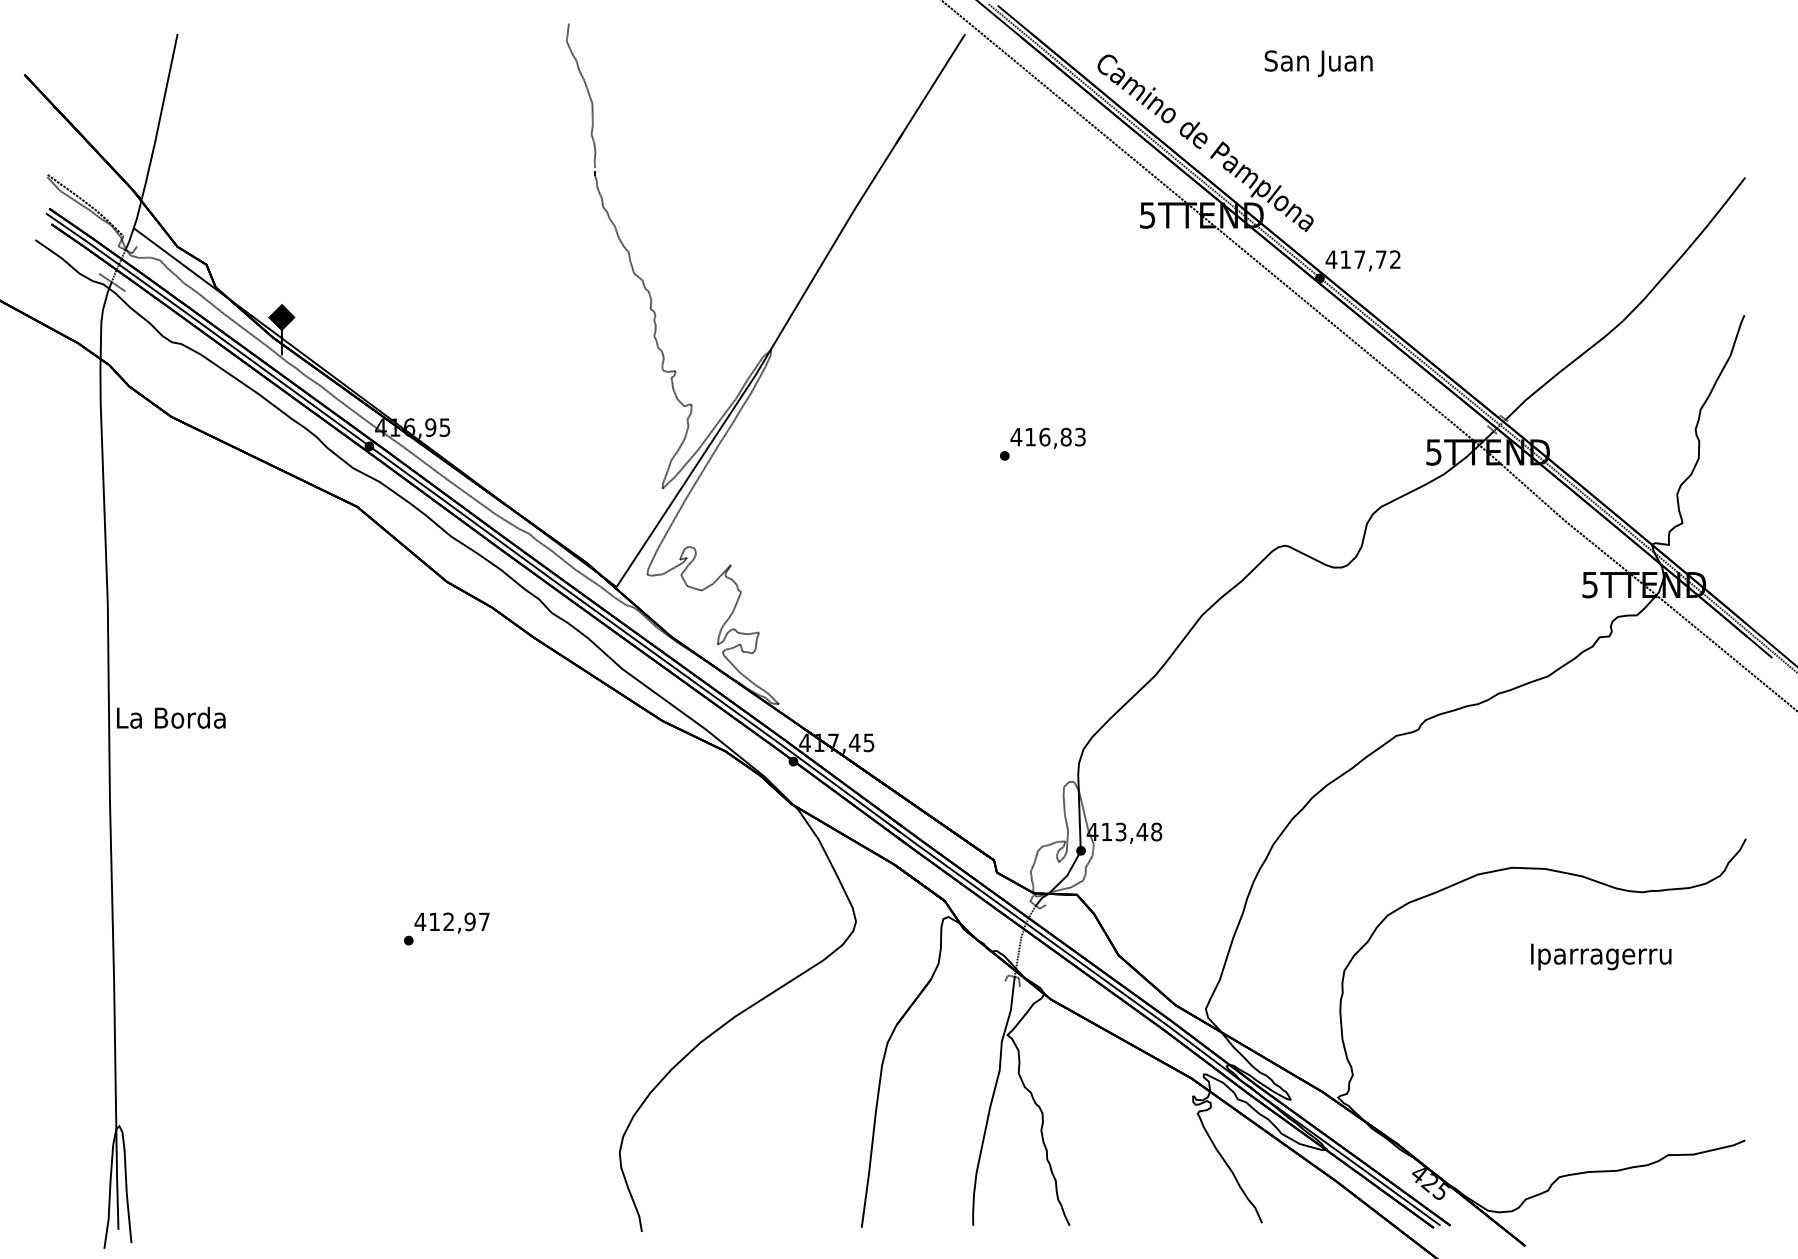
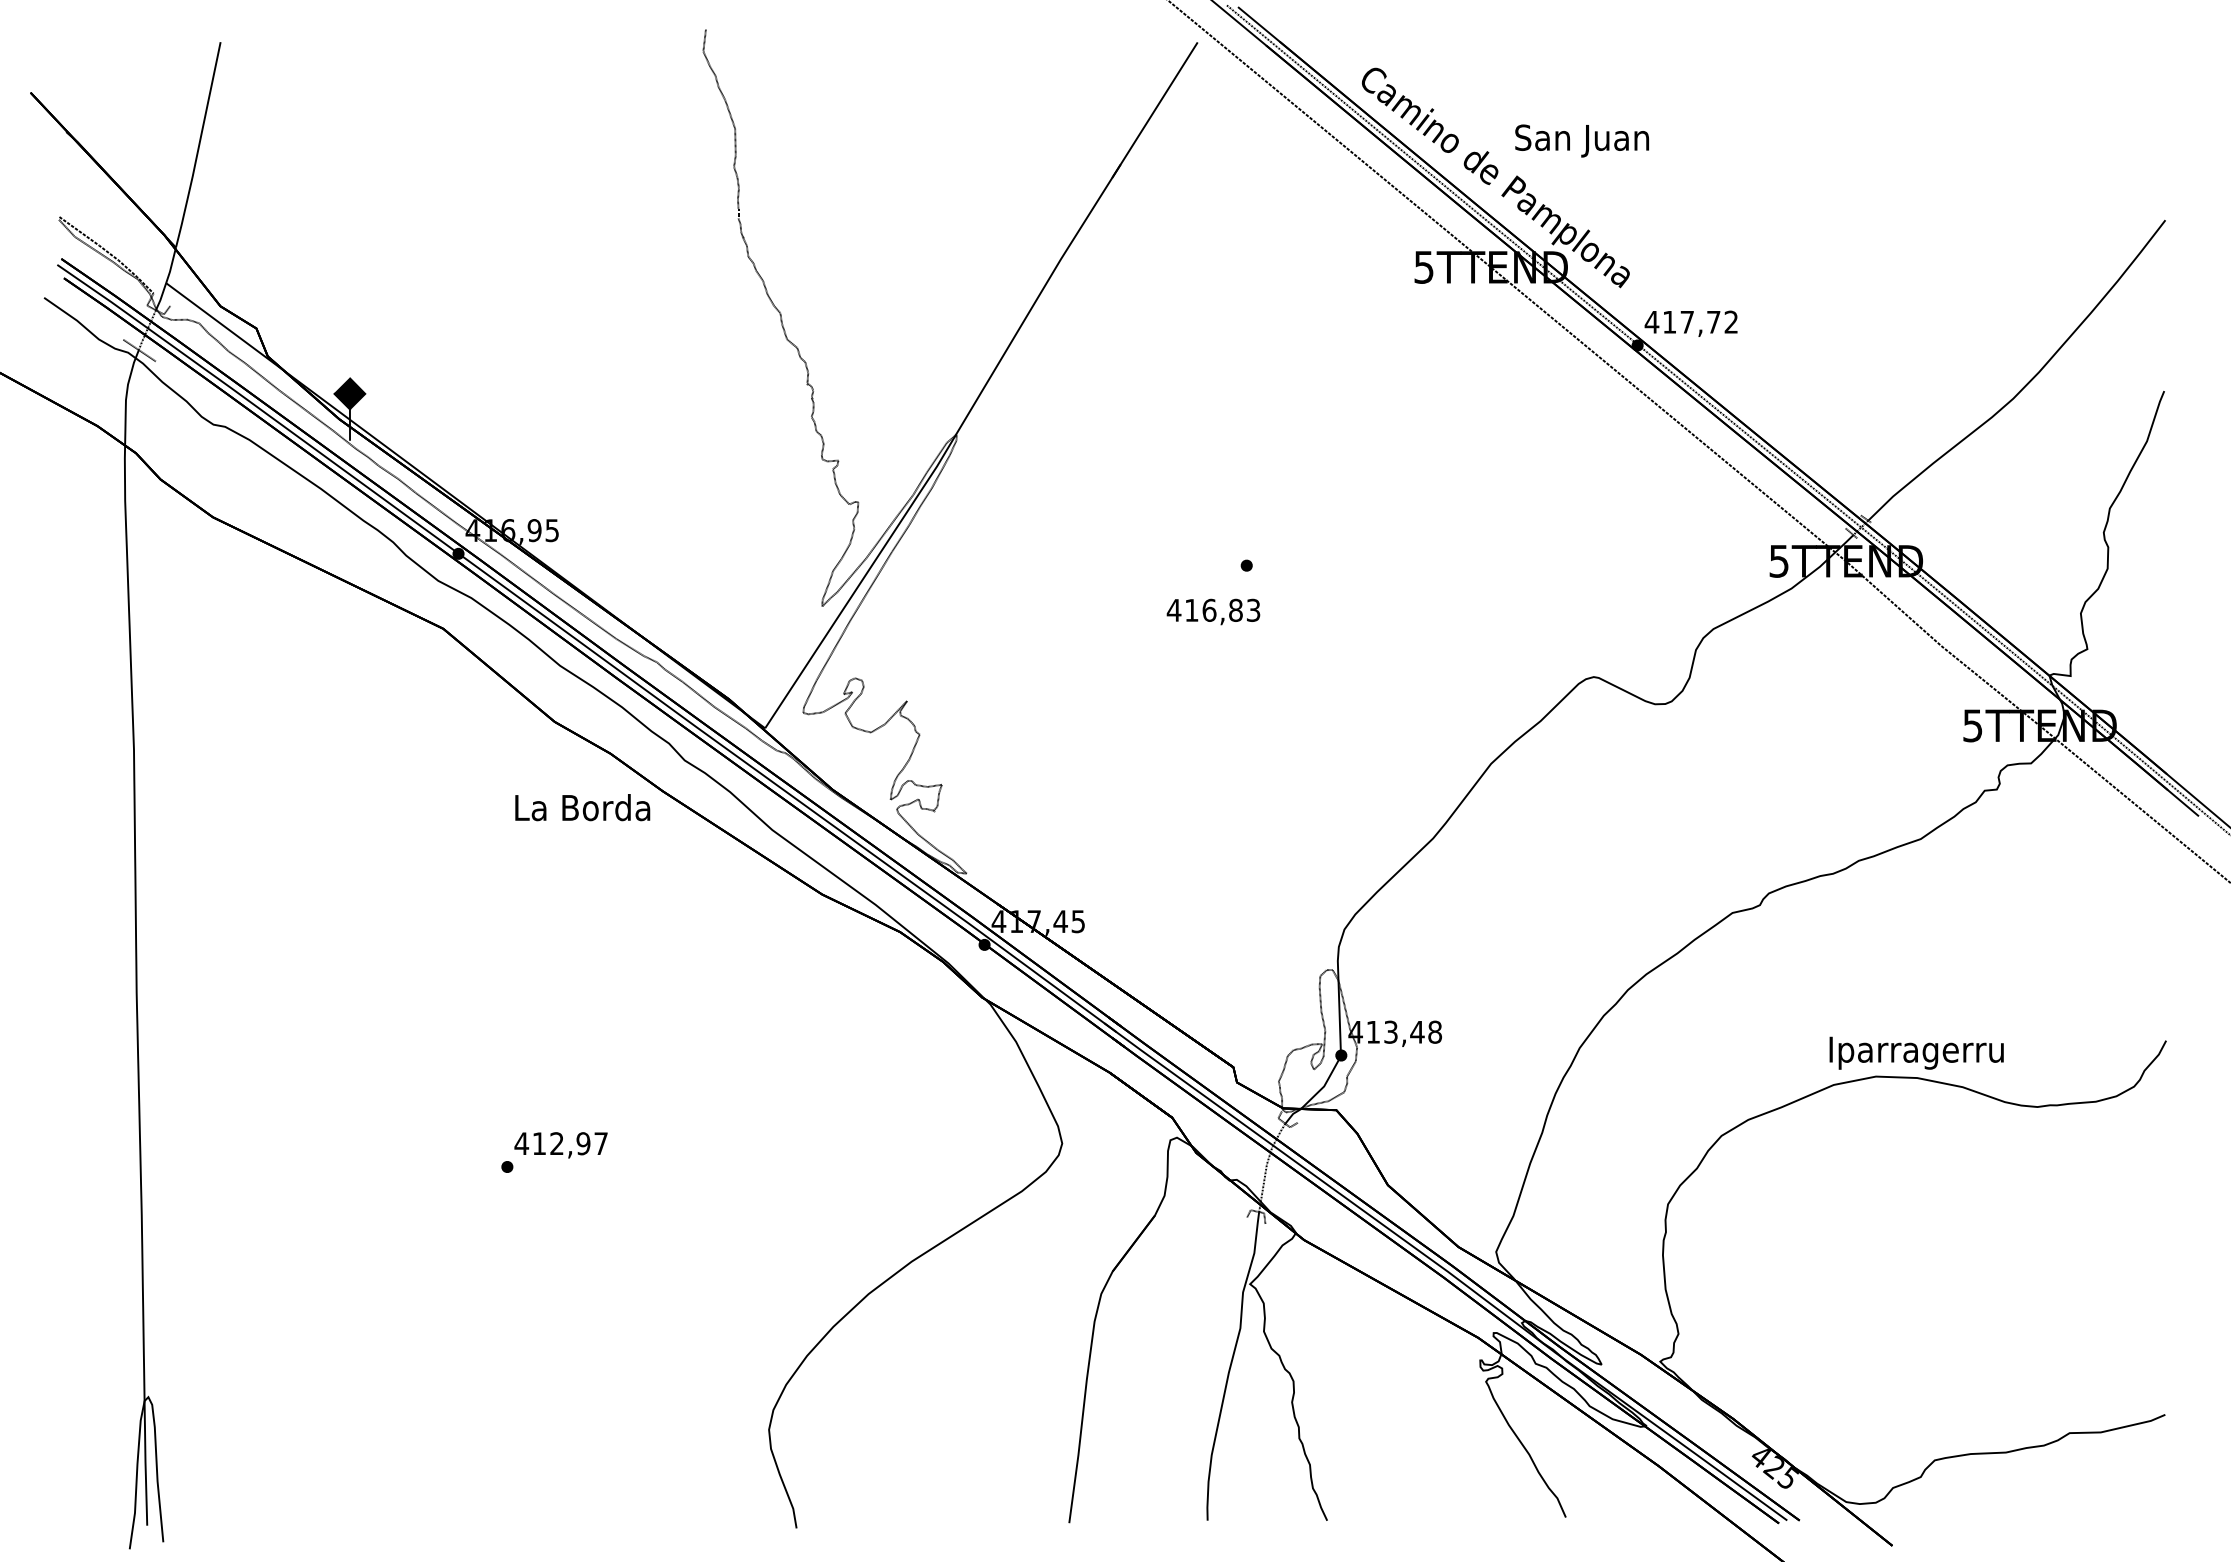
text: (1318, 63) -> (1581, 140), moved
text: (1048, 438) -> (1213, 611), moved
text: (171, 717) -> (582, 807), moved
text: (1601, 956) -> (1916, 1052), moved

